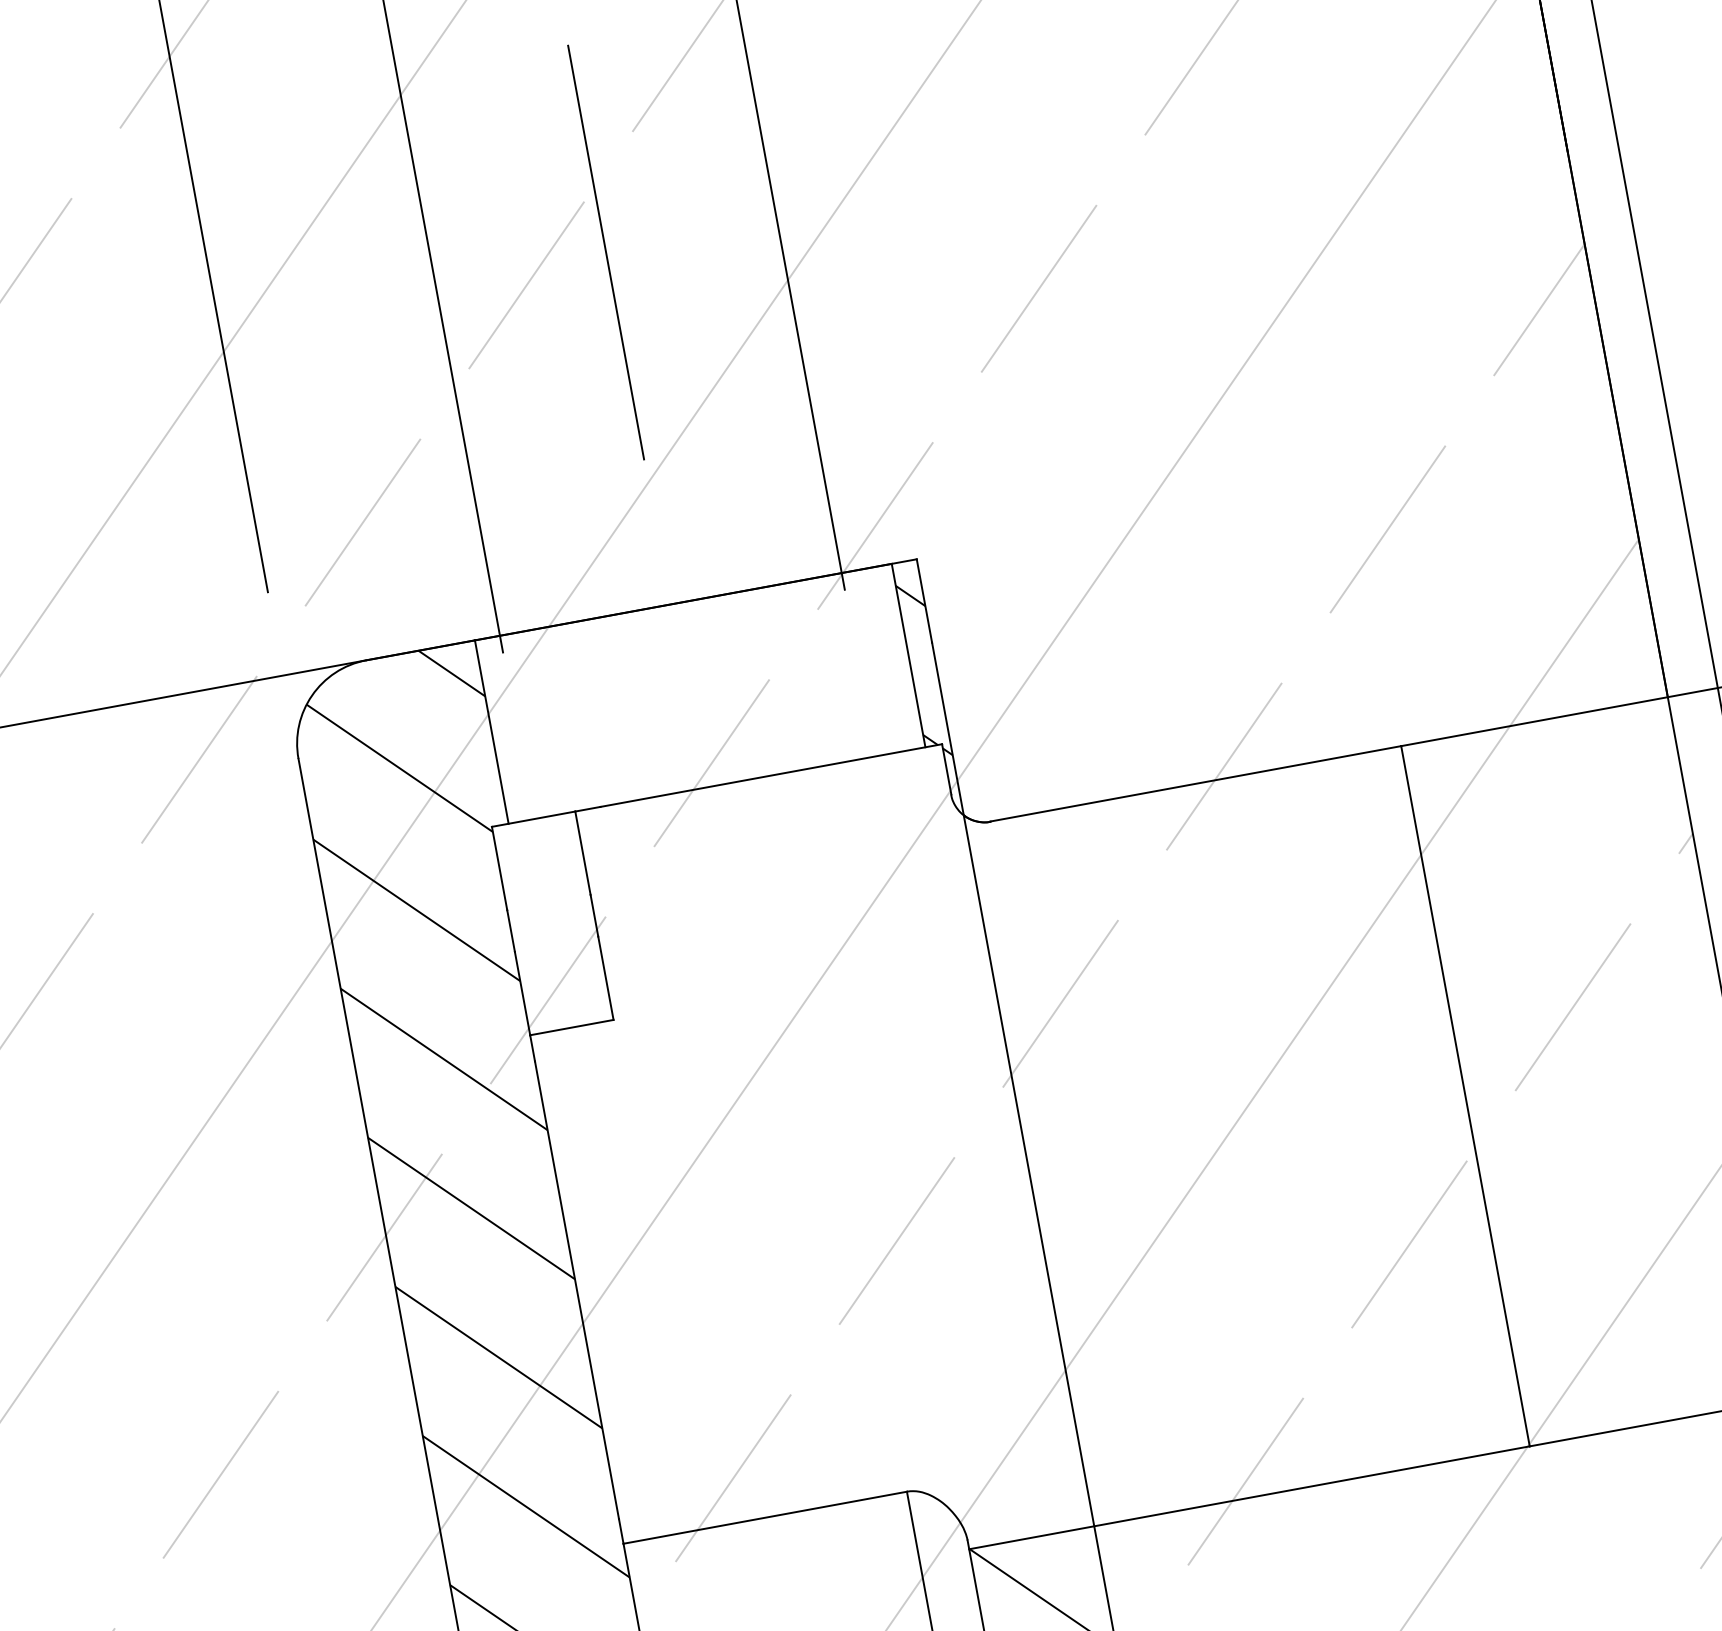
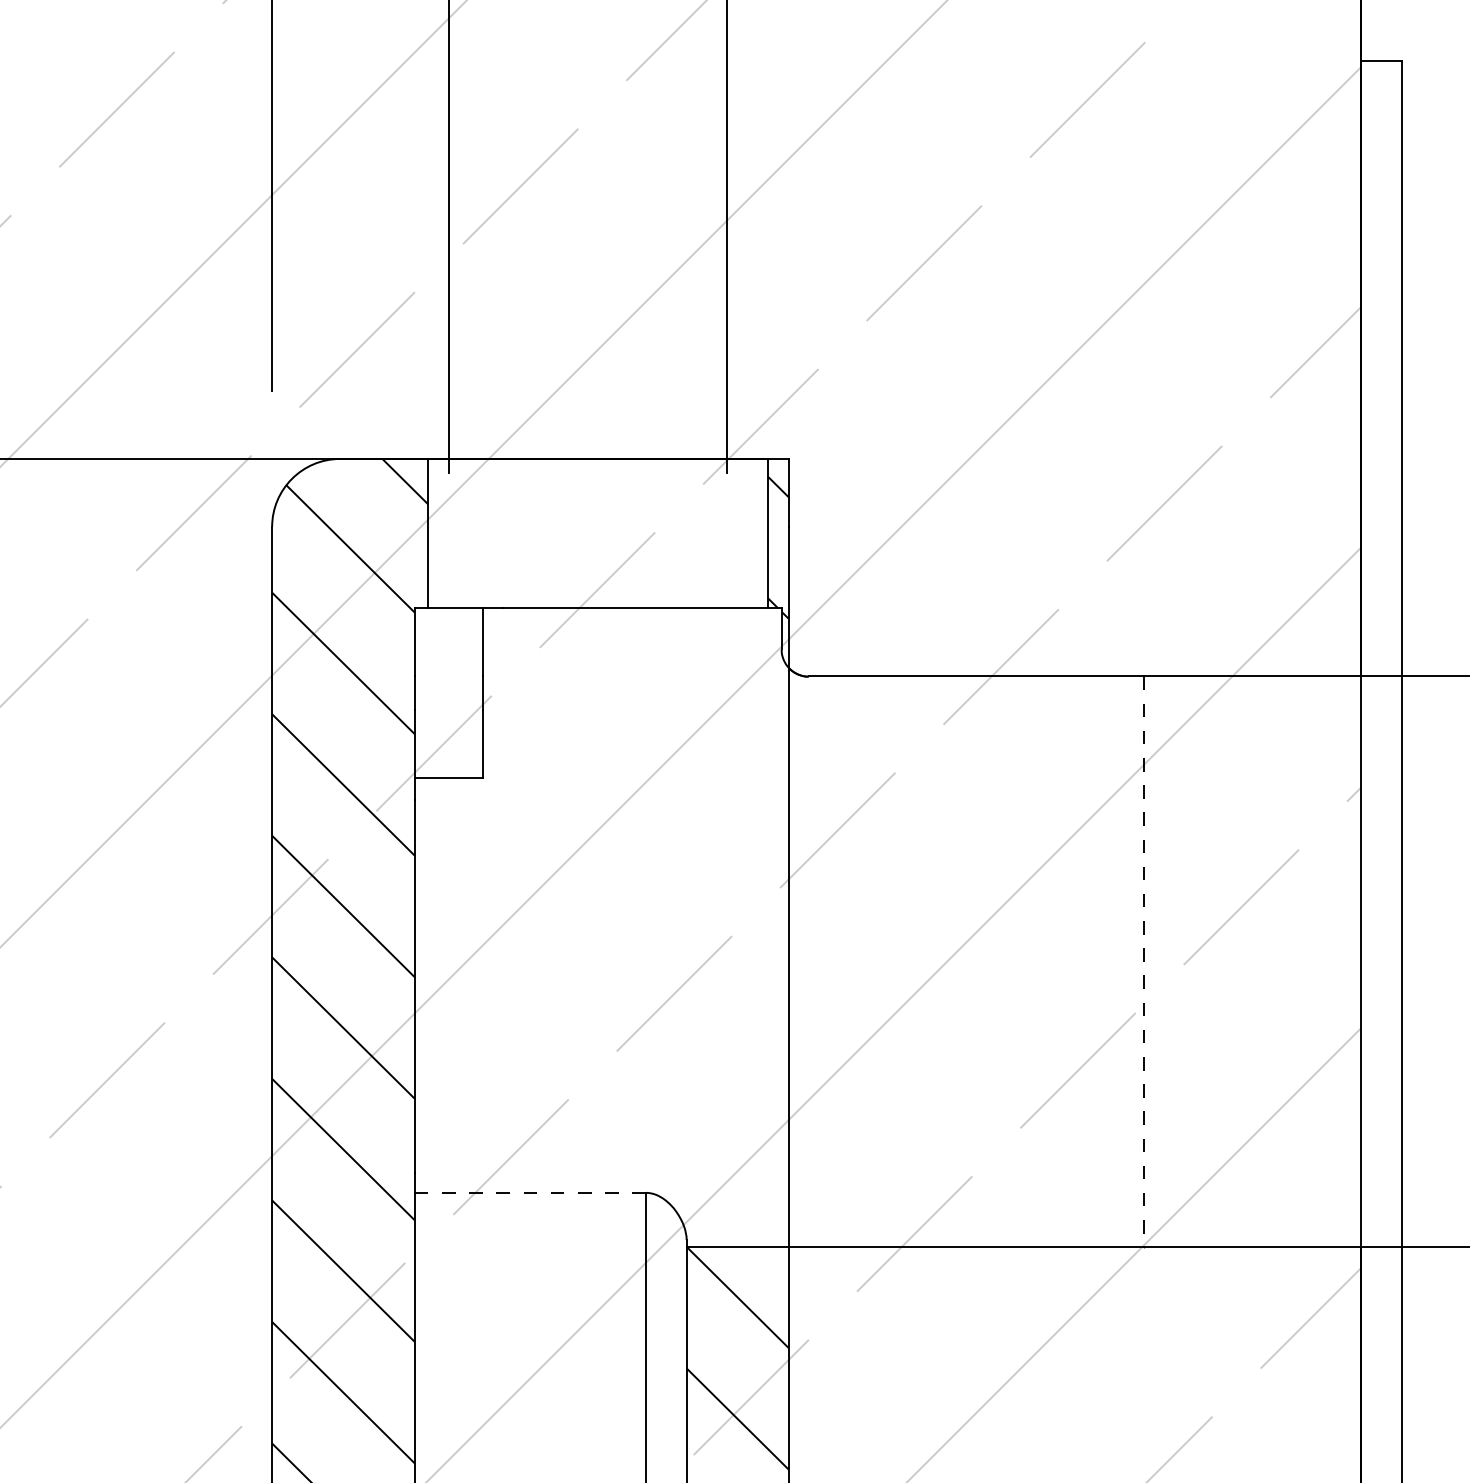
line: (606, 251) -> (588, 171), removed
line: (1465, 1097) -> (1143, 962), solid -> dashed
line: (765, 1517) -> (530, 1192), solid -> dashed

